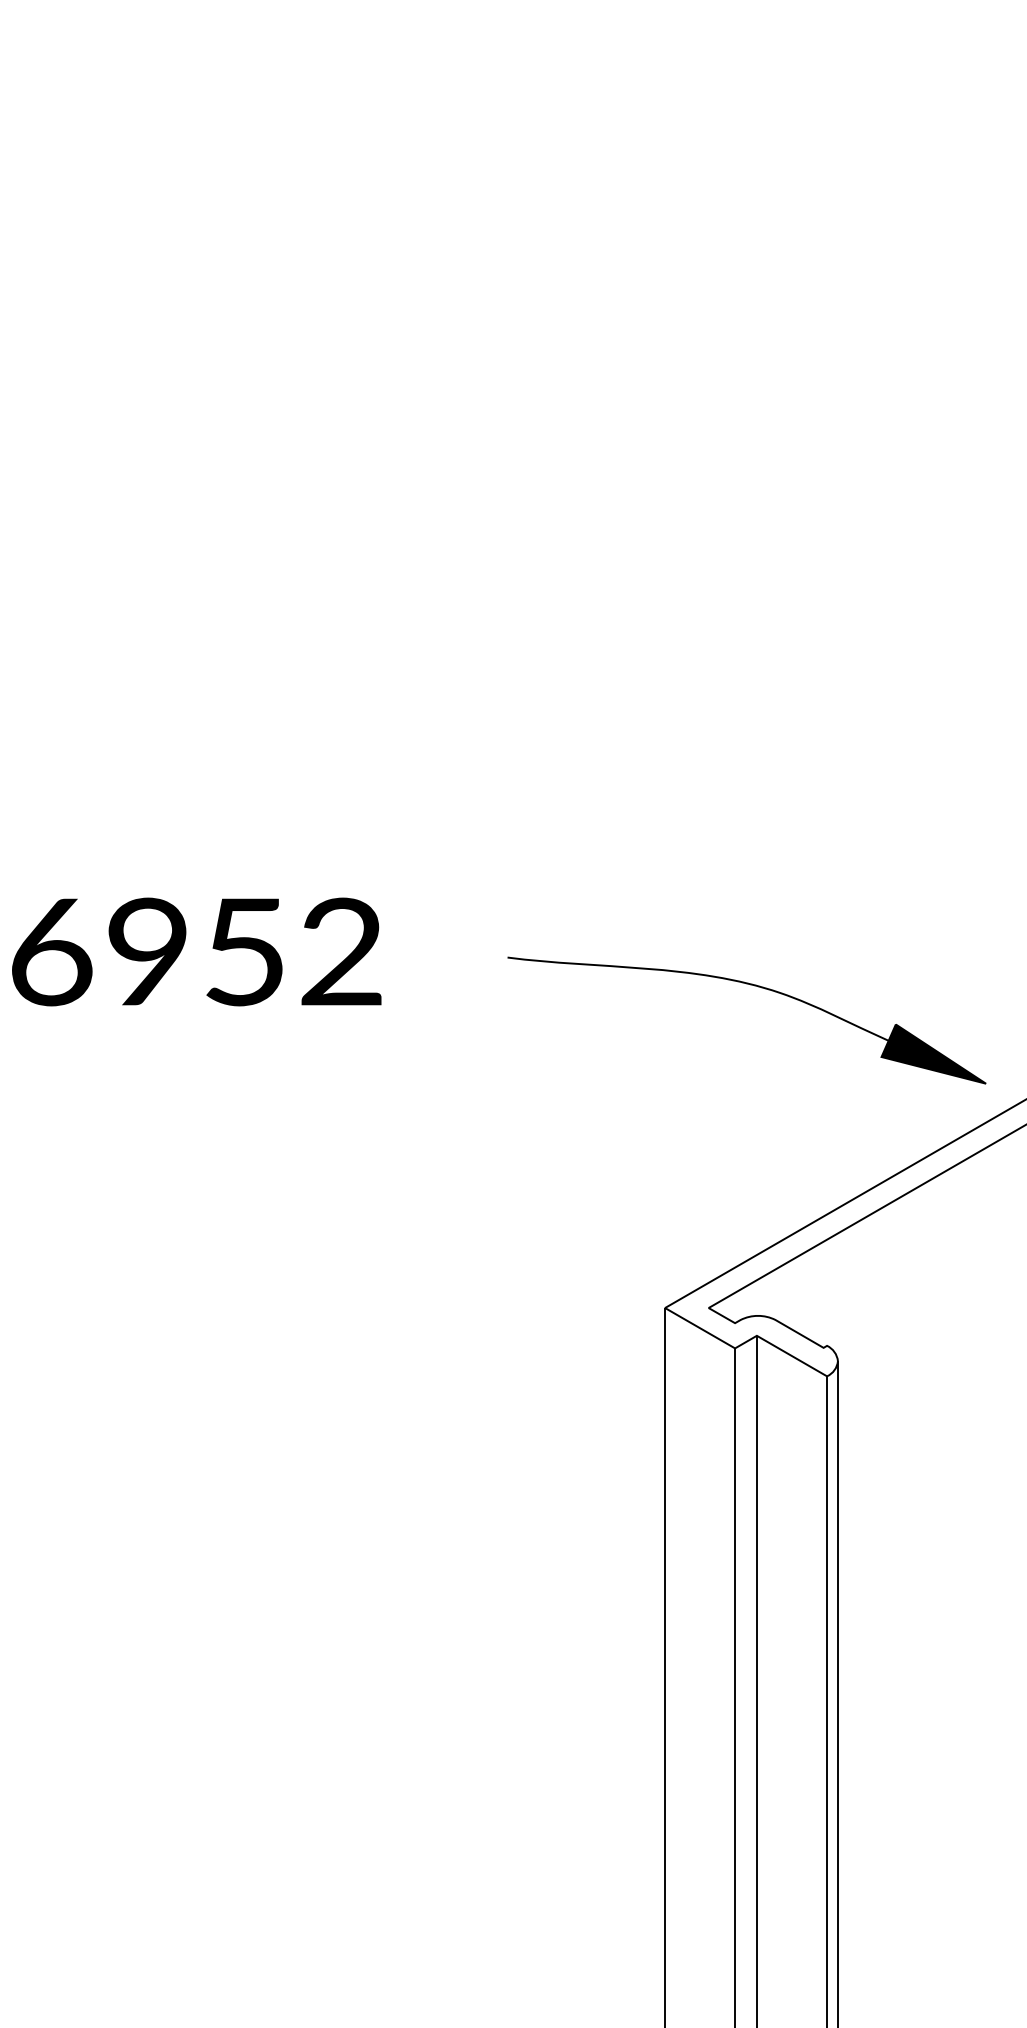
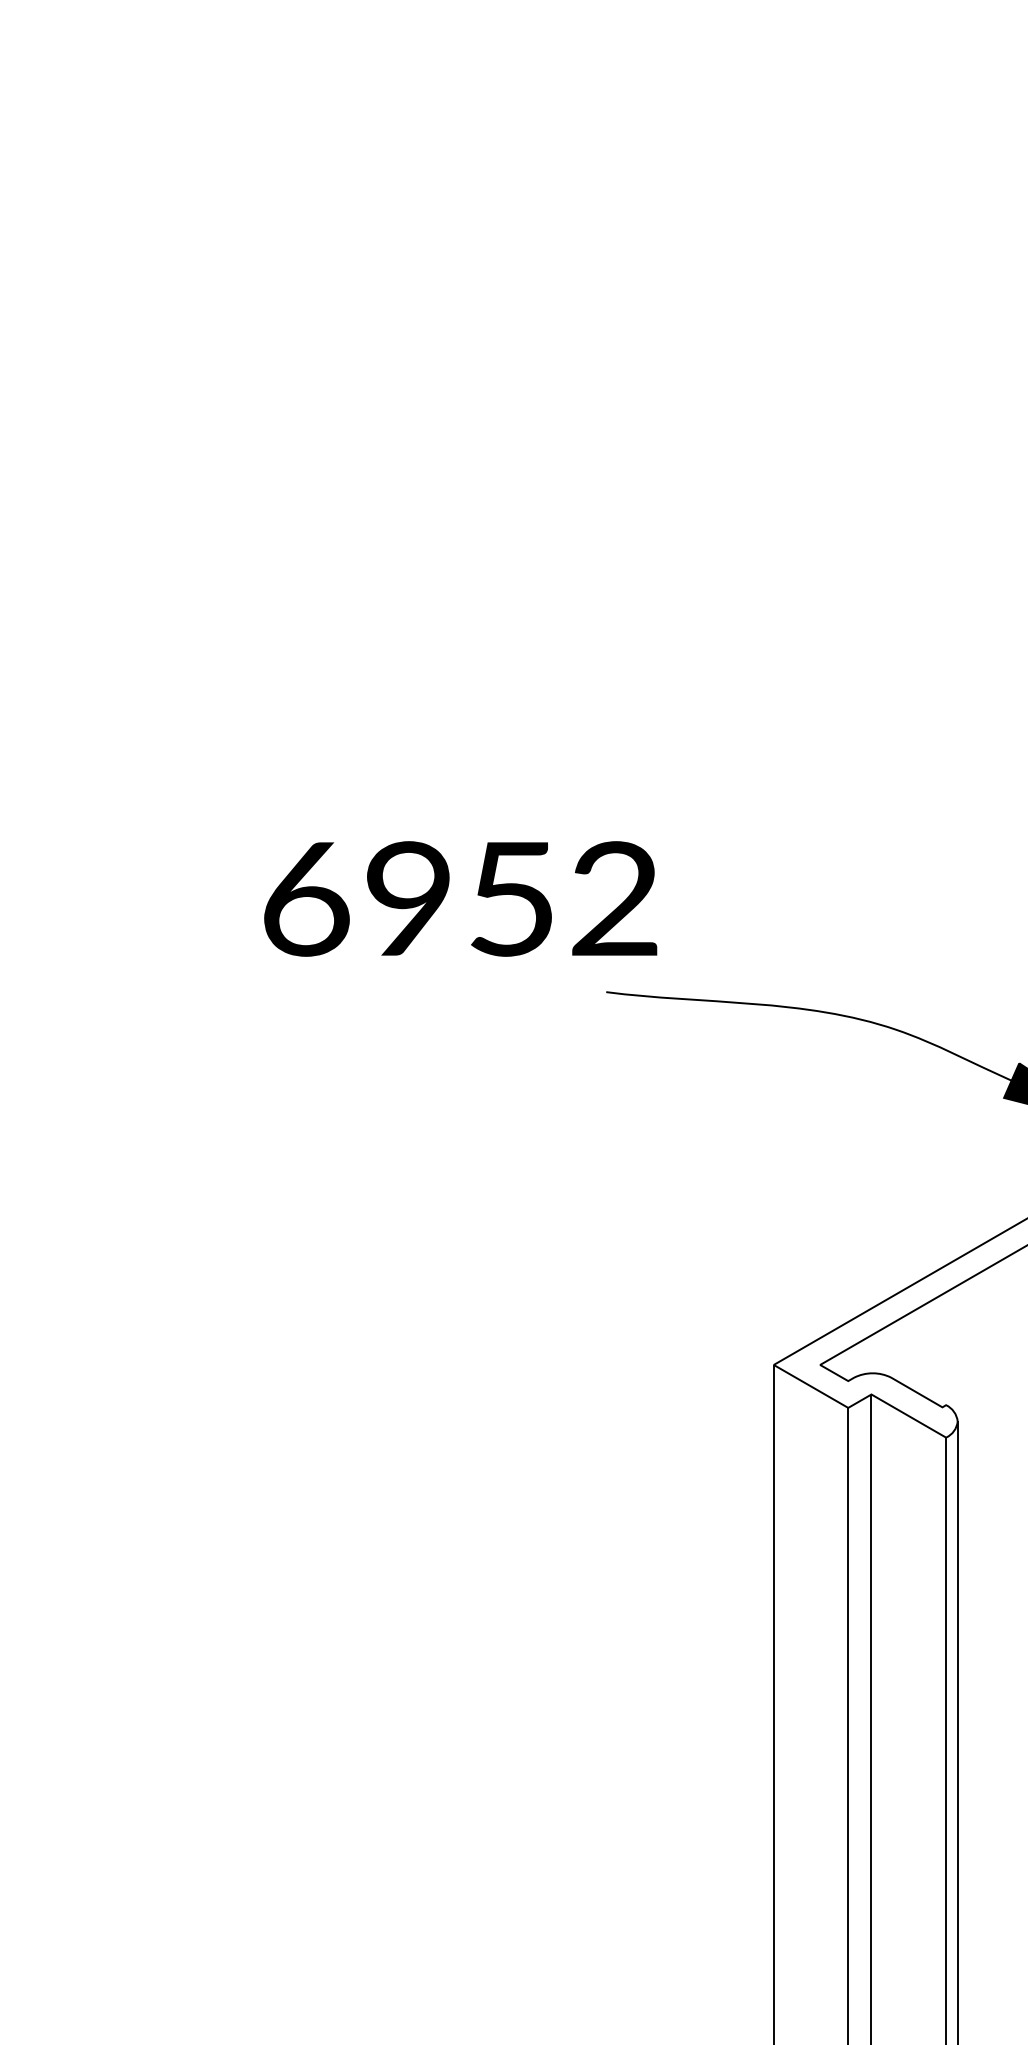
text: (196, 951) -> (460, 898), moved

